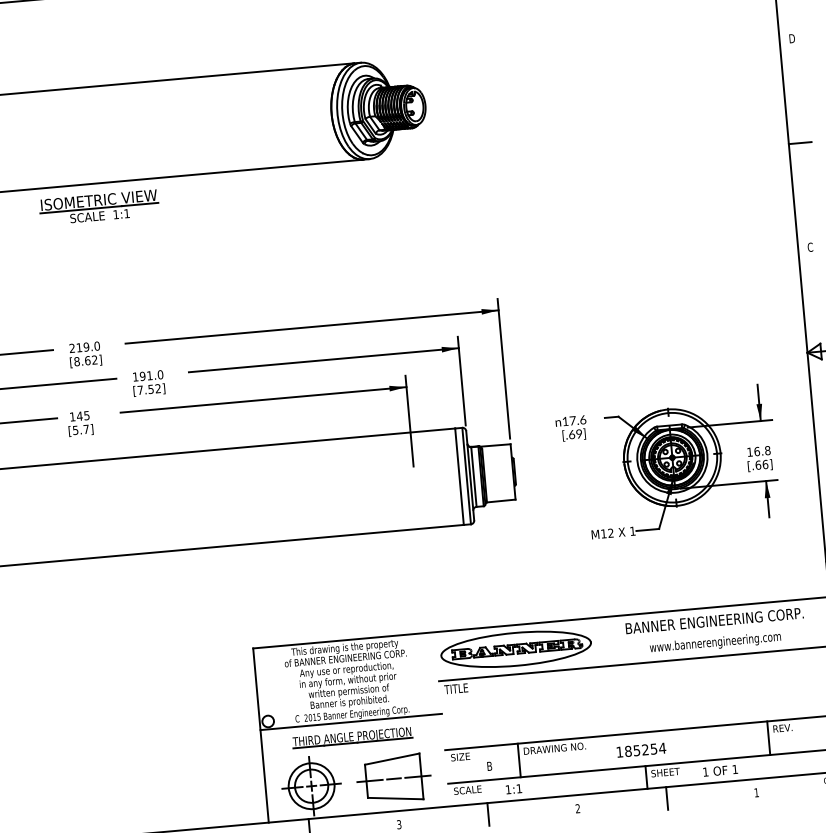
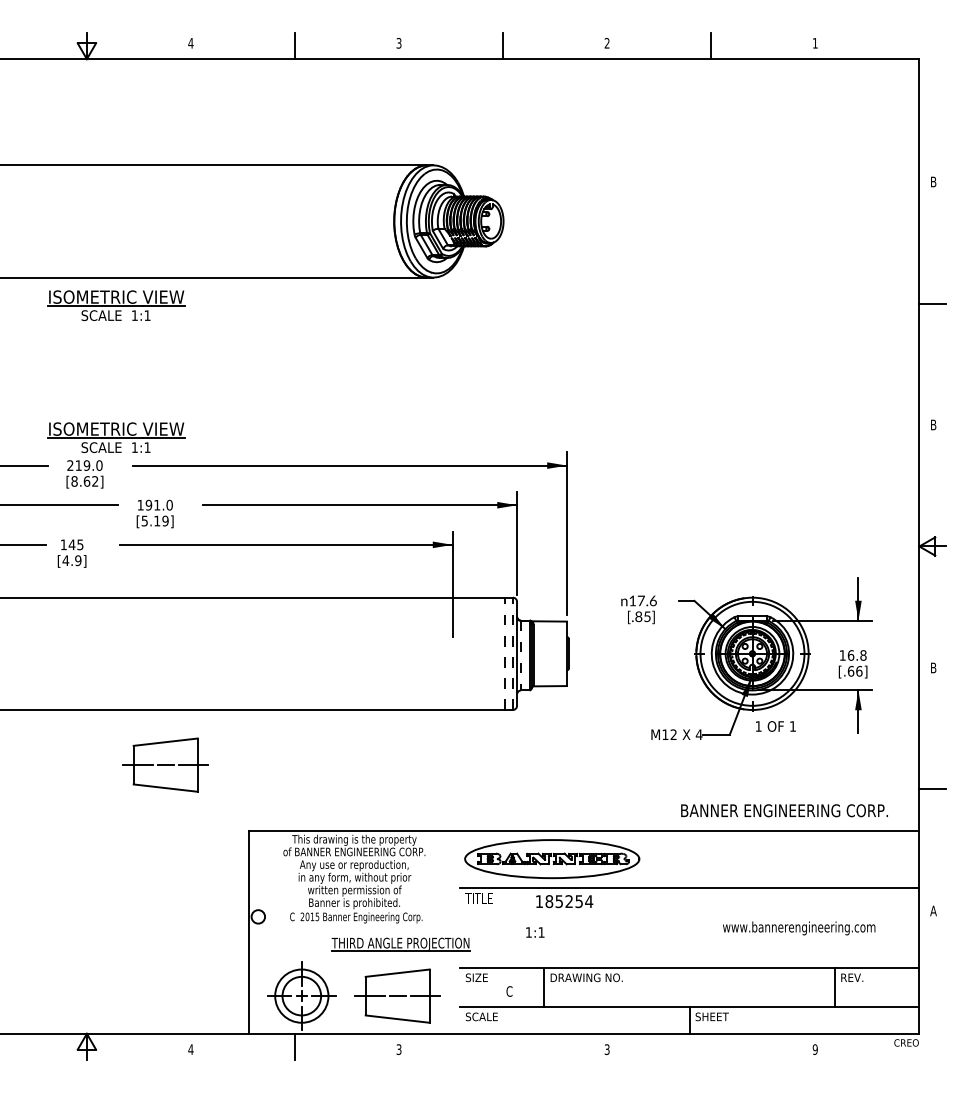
text: (792, 38) -> (934, 181), D -> B
text: (810, 246) -> (933, 424), C -> B
part: (109, 320) -> (116, 437), added
text: (148, 389) -> (154, 520), [7.52] -> [5.19]
text: (80, 429) -> (71, 560), [5.7] -> [4.9]
text: (575, 434) -> (642, 616), [.69] -> [.85]
line: (466, 475) -> (512, 653), solid -> dashed
line: (459, 476) -> (504, 653), solid -> dashed
line: (474, 476) -> (521, 655), solid -> dashed
text: (632, 531) -> (698, 734), 1 -> 4
part: (176, 597) -> (165, 764), added
text: (714, 620) -> (784, 810), moved
text: (715, 643) -> (799, 928), moved
line: (350, 722) -> (353, 926), removed
part: (352, 737) -> (400, 944), moved
text: (641, 750) -> (564, 901), moved
text: (489, 766) -> (509, 991), B -> C
text: (720, 770) -> (775, 726), moved
text: (514, 789) -> (535, 932), moved
text: (755, 792) -> (814, 1049), 1 -> 9
line: (667, 798) -> (711, 1046), removed
text: (577, 808) -> (606, 1049), 2 -> 3
line: (488, 813) -> (503, 1046), removed

